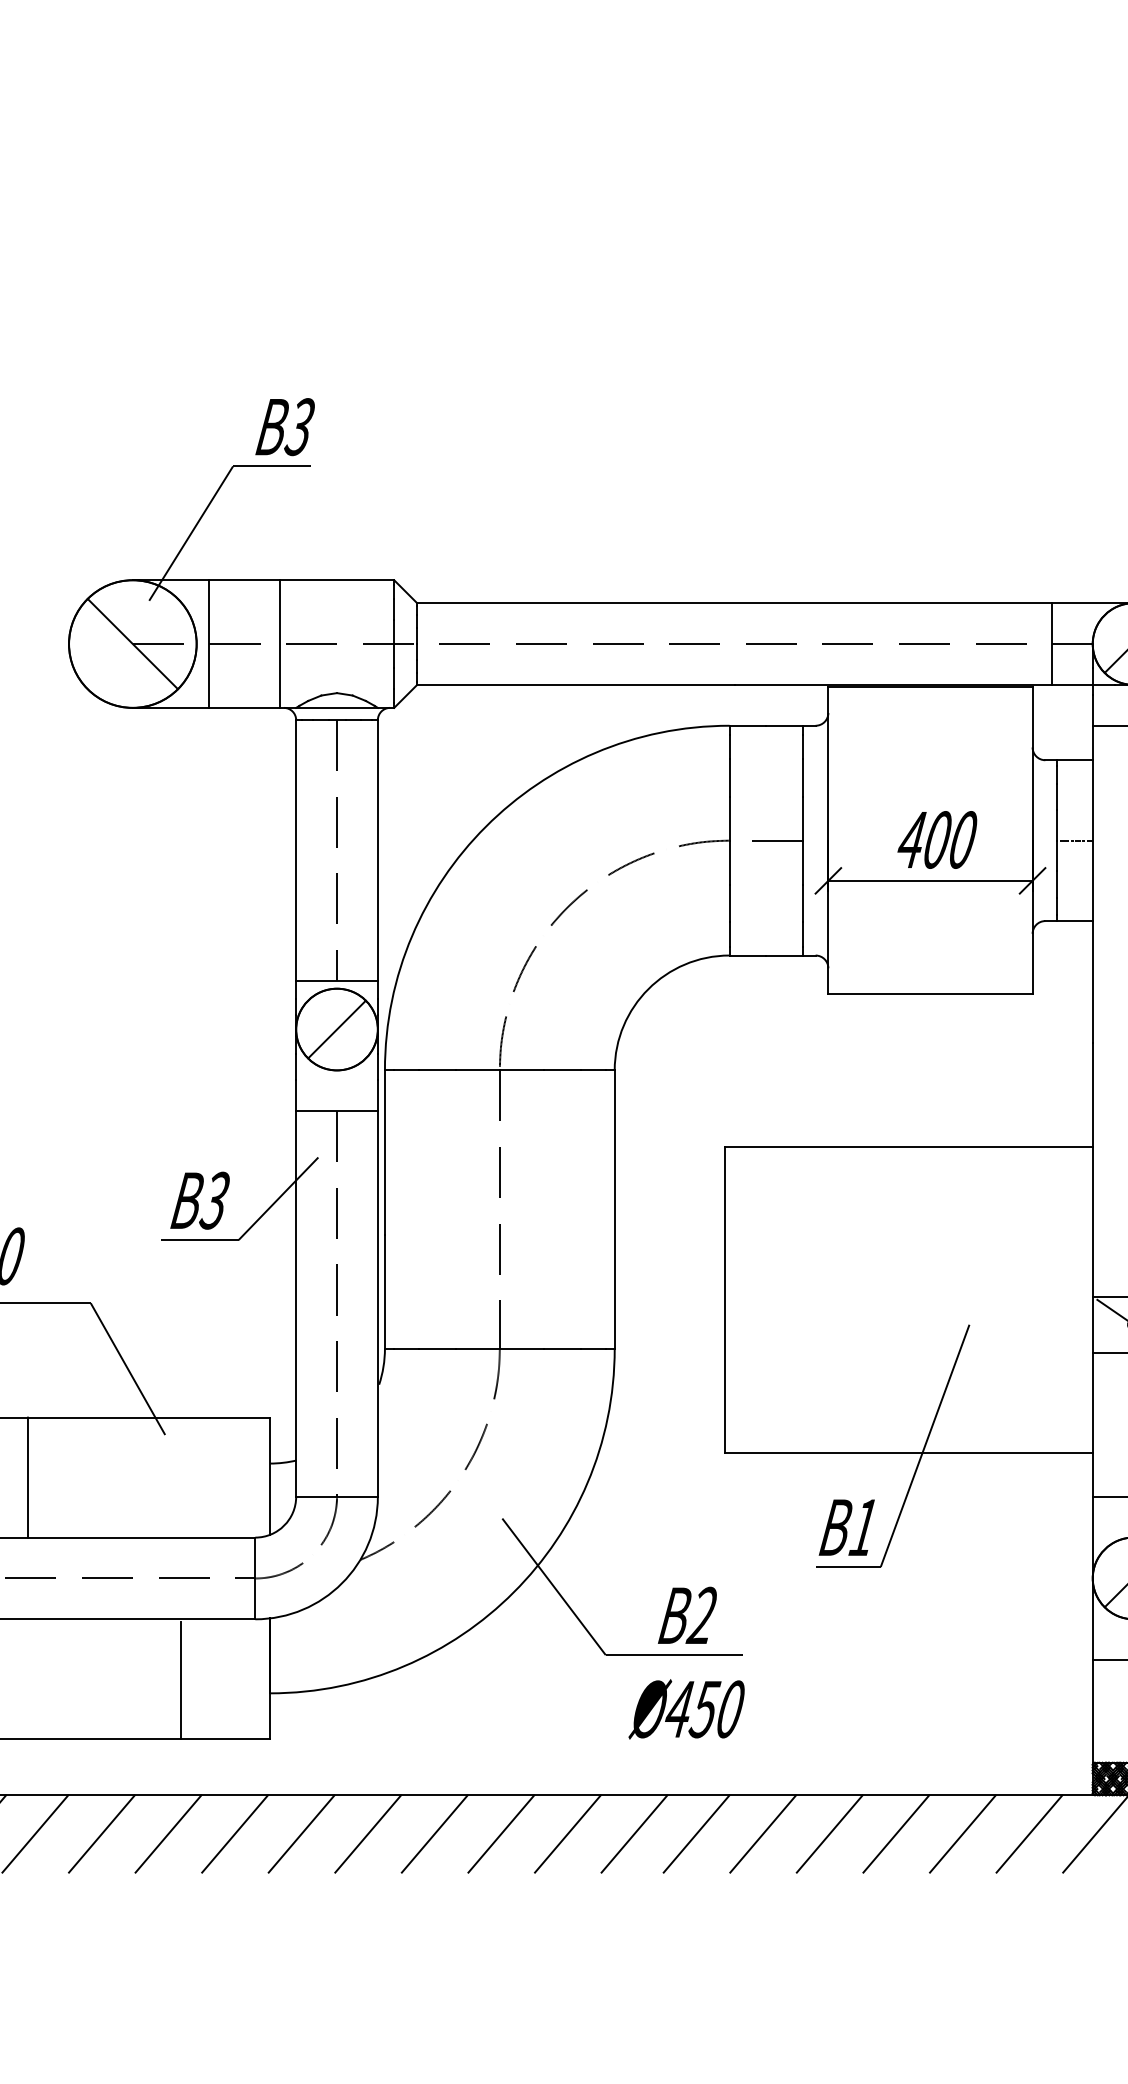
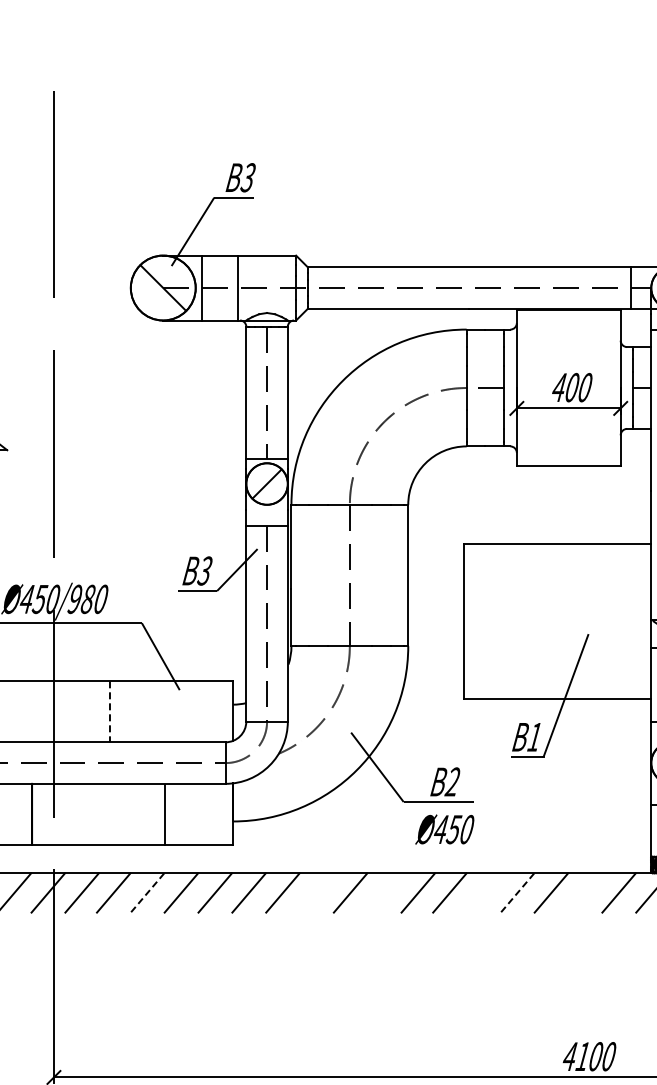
line: (27, 1478) -> (109, 712), solid -> dashed
line: (180, 1679) -> (164, 814), moved
line: (434, 1833) -> (316, 892), removed
line: (567, 1833) -> (384, 892), removed
line: (762, 1833) -> (483, 892), removed
line: (961, 1833) -> (584, 892), removed
line: (101, 1835) -> (147, 893), solid -> dashed
line: (829, 1835) -> (517, 893), solid -> dashed

